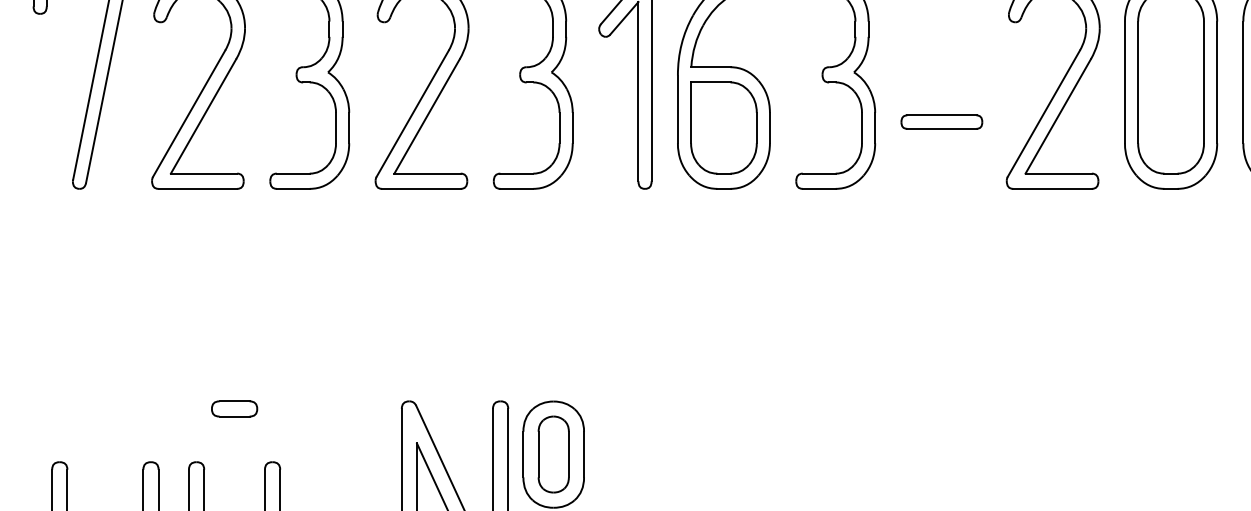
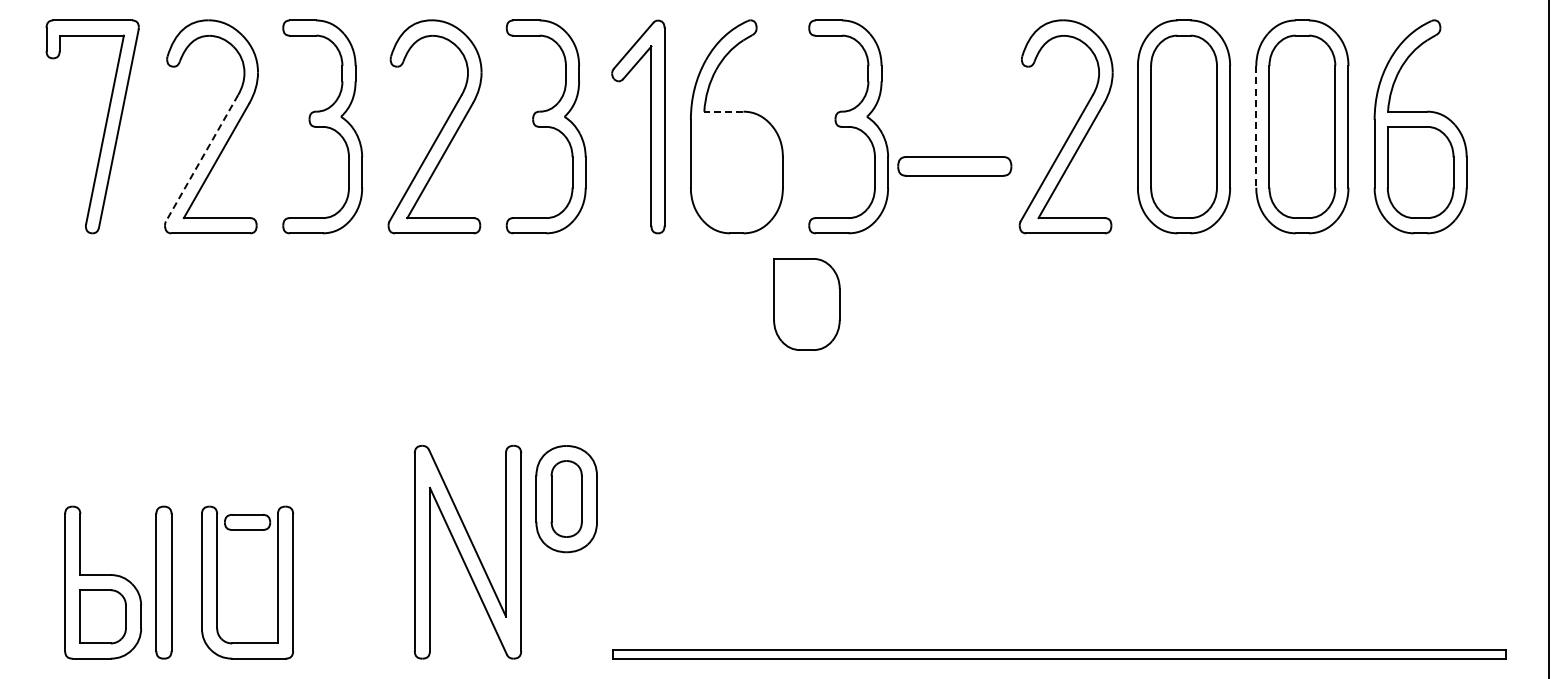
line: (710, 67) -> (723, 111), solid -> dashed
line: (1243, 82) -> (1256, 126), solid -> dashed
line: (189, 114) -> (202, 158), solid -> dashed
part: (941, 122) -> (954, 166), size x1.4
part: (723, 128) -> (806, 304), moved
part: (234, 409) -> (247, 522), moved

